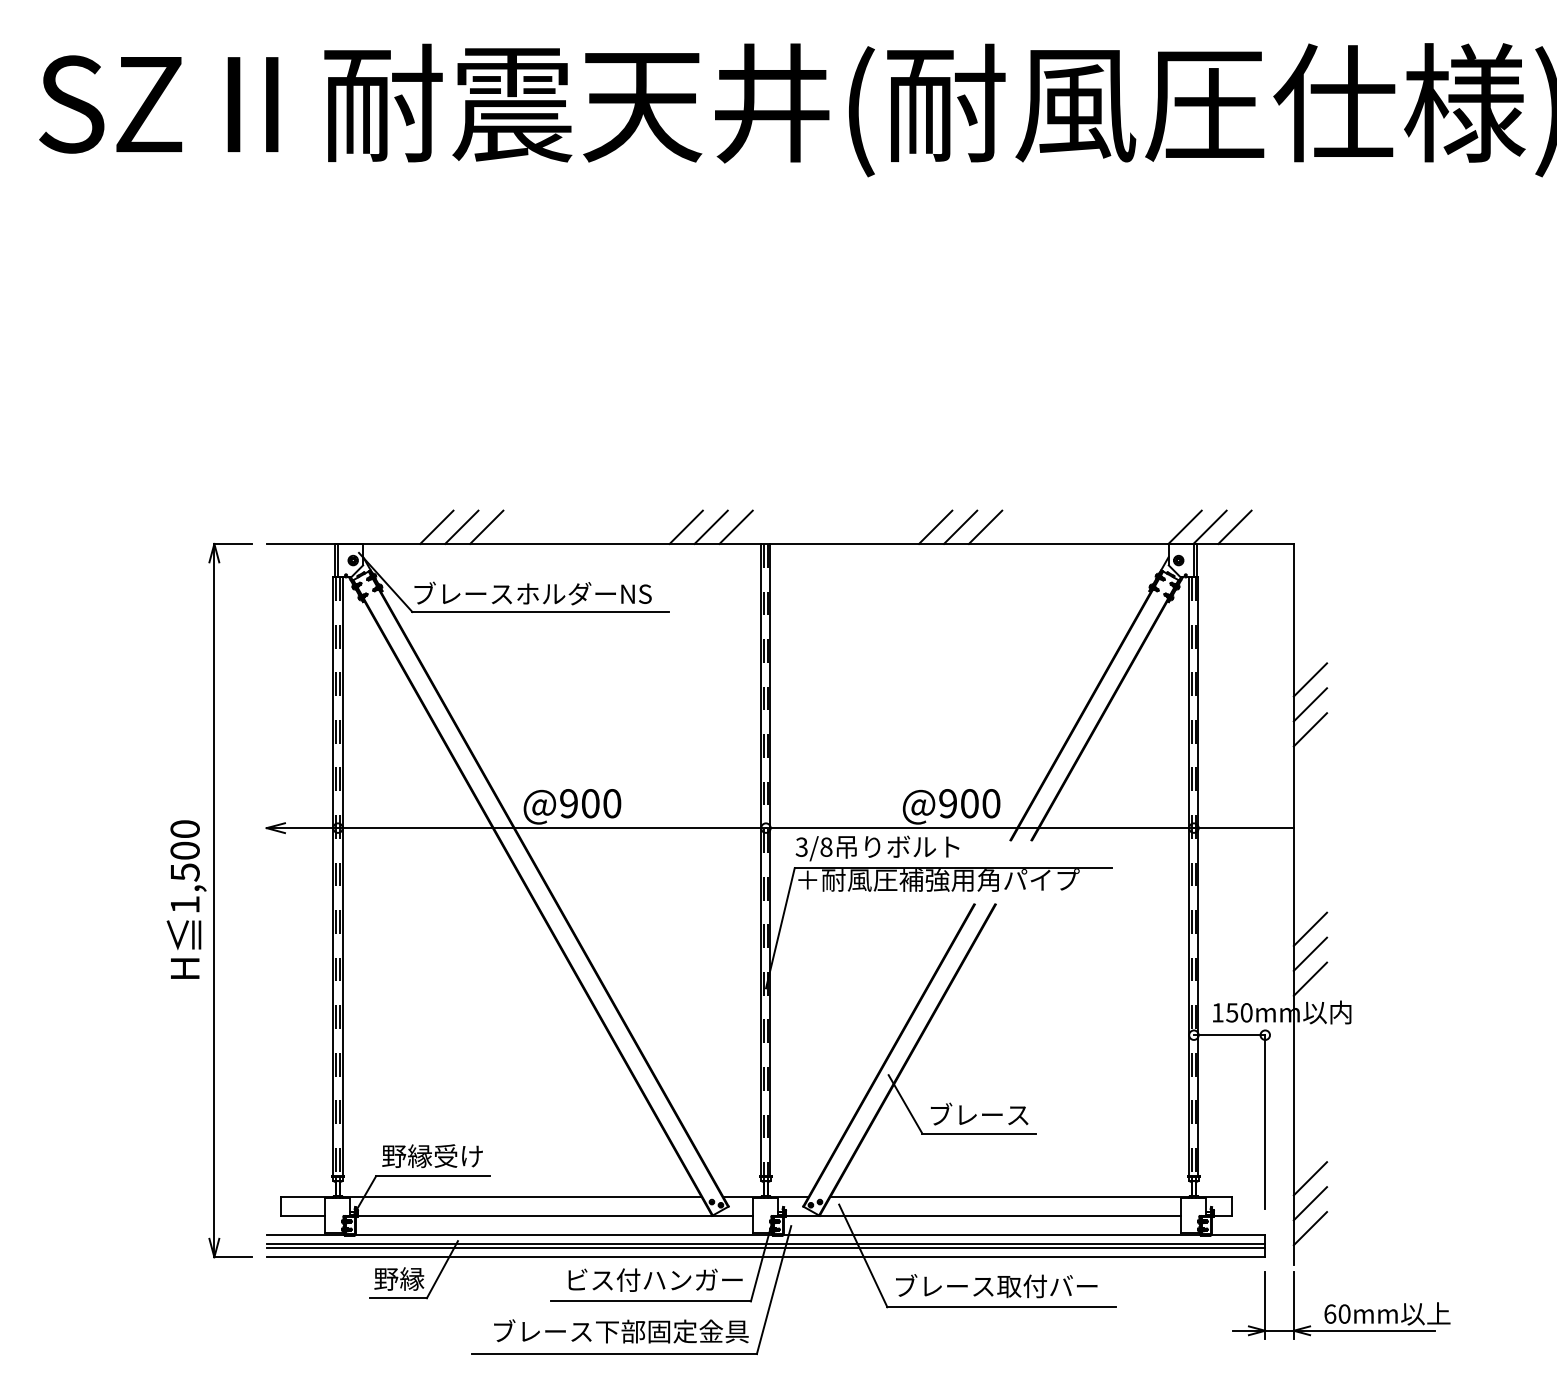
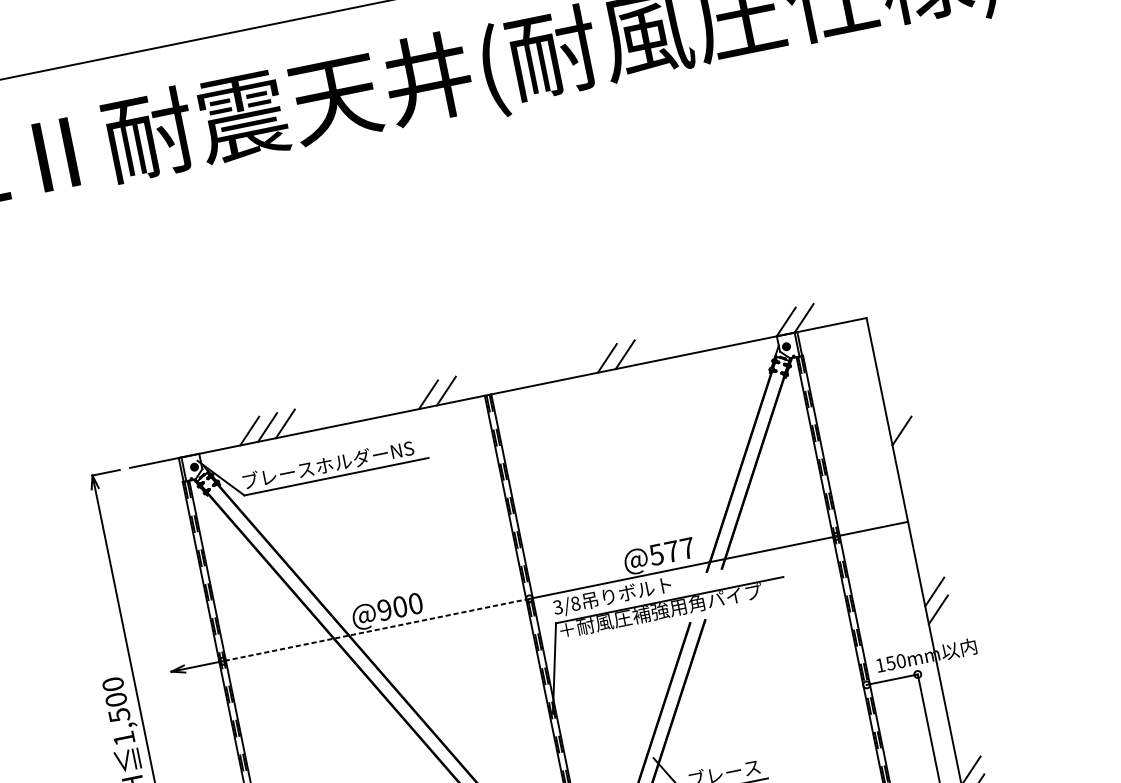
line: (735, 526) -> (463, 386), removed
line: (985, 526) -> (642, 350), removed
line: (1234, 526) -> (821, 314), removed
line: (1310, 679) -> (898, 412), removed
line: (1310, 729) -> (905, 448), removed
text: (969, 803) -> (671, 551), @900 -> @577
line: (552, 828) -> (376, 630), solid -> dashed
line: (1310, 978) -> (941, 627), removed

